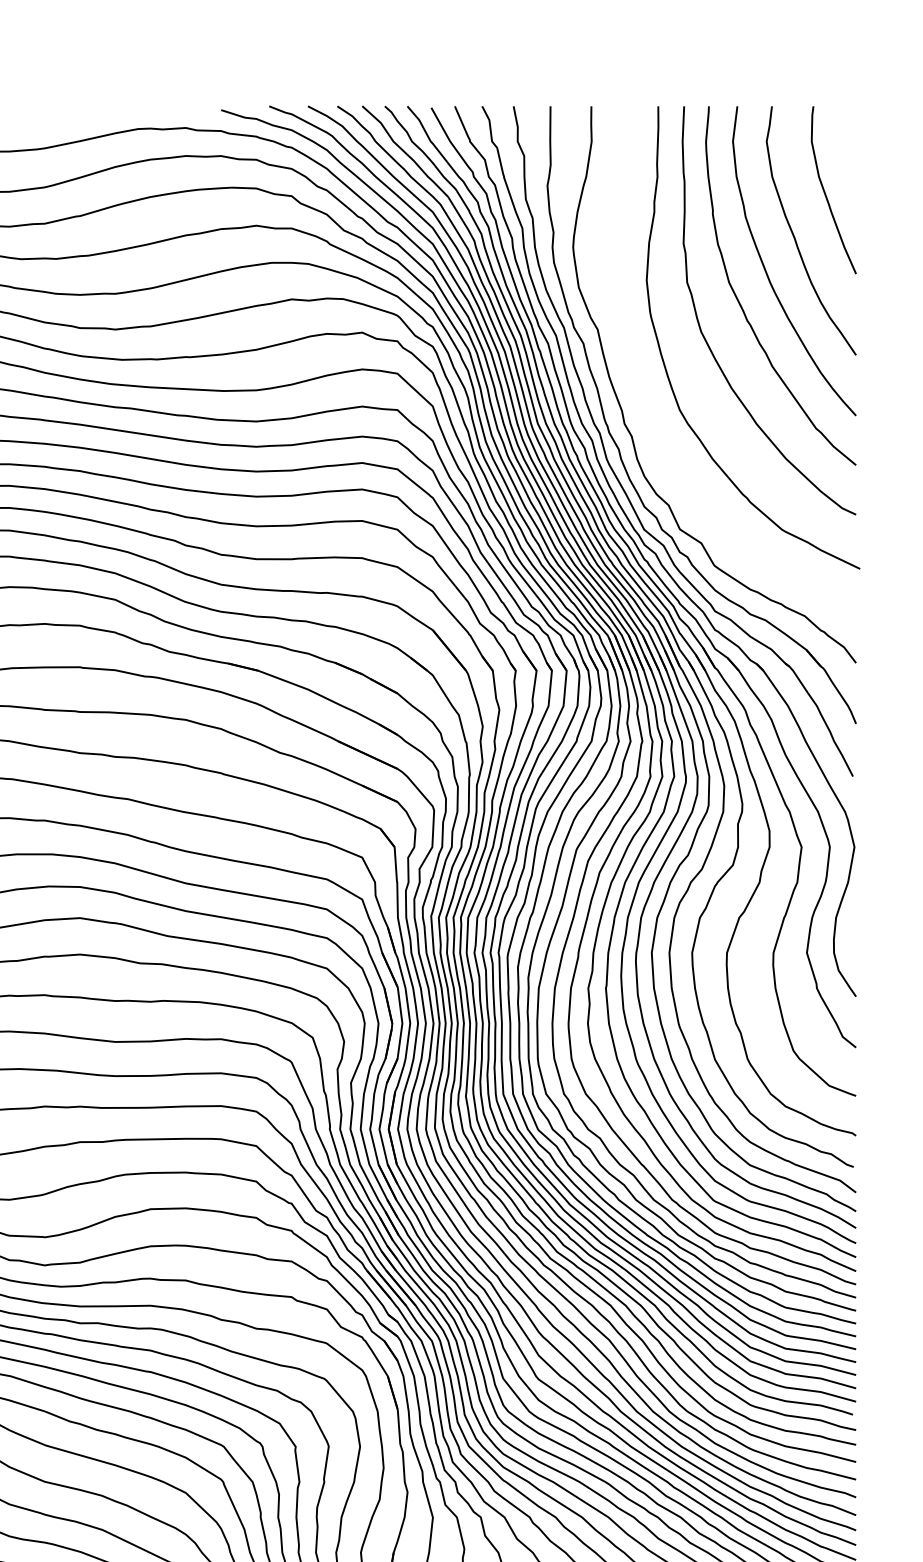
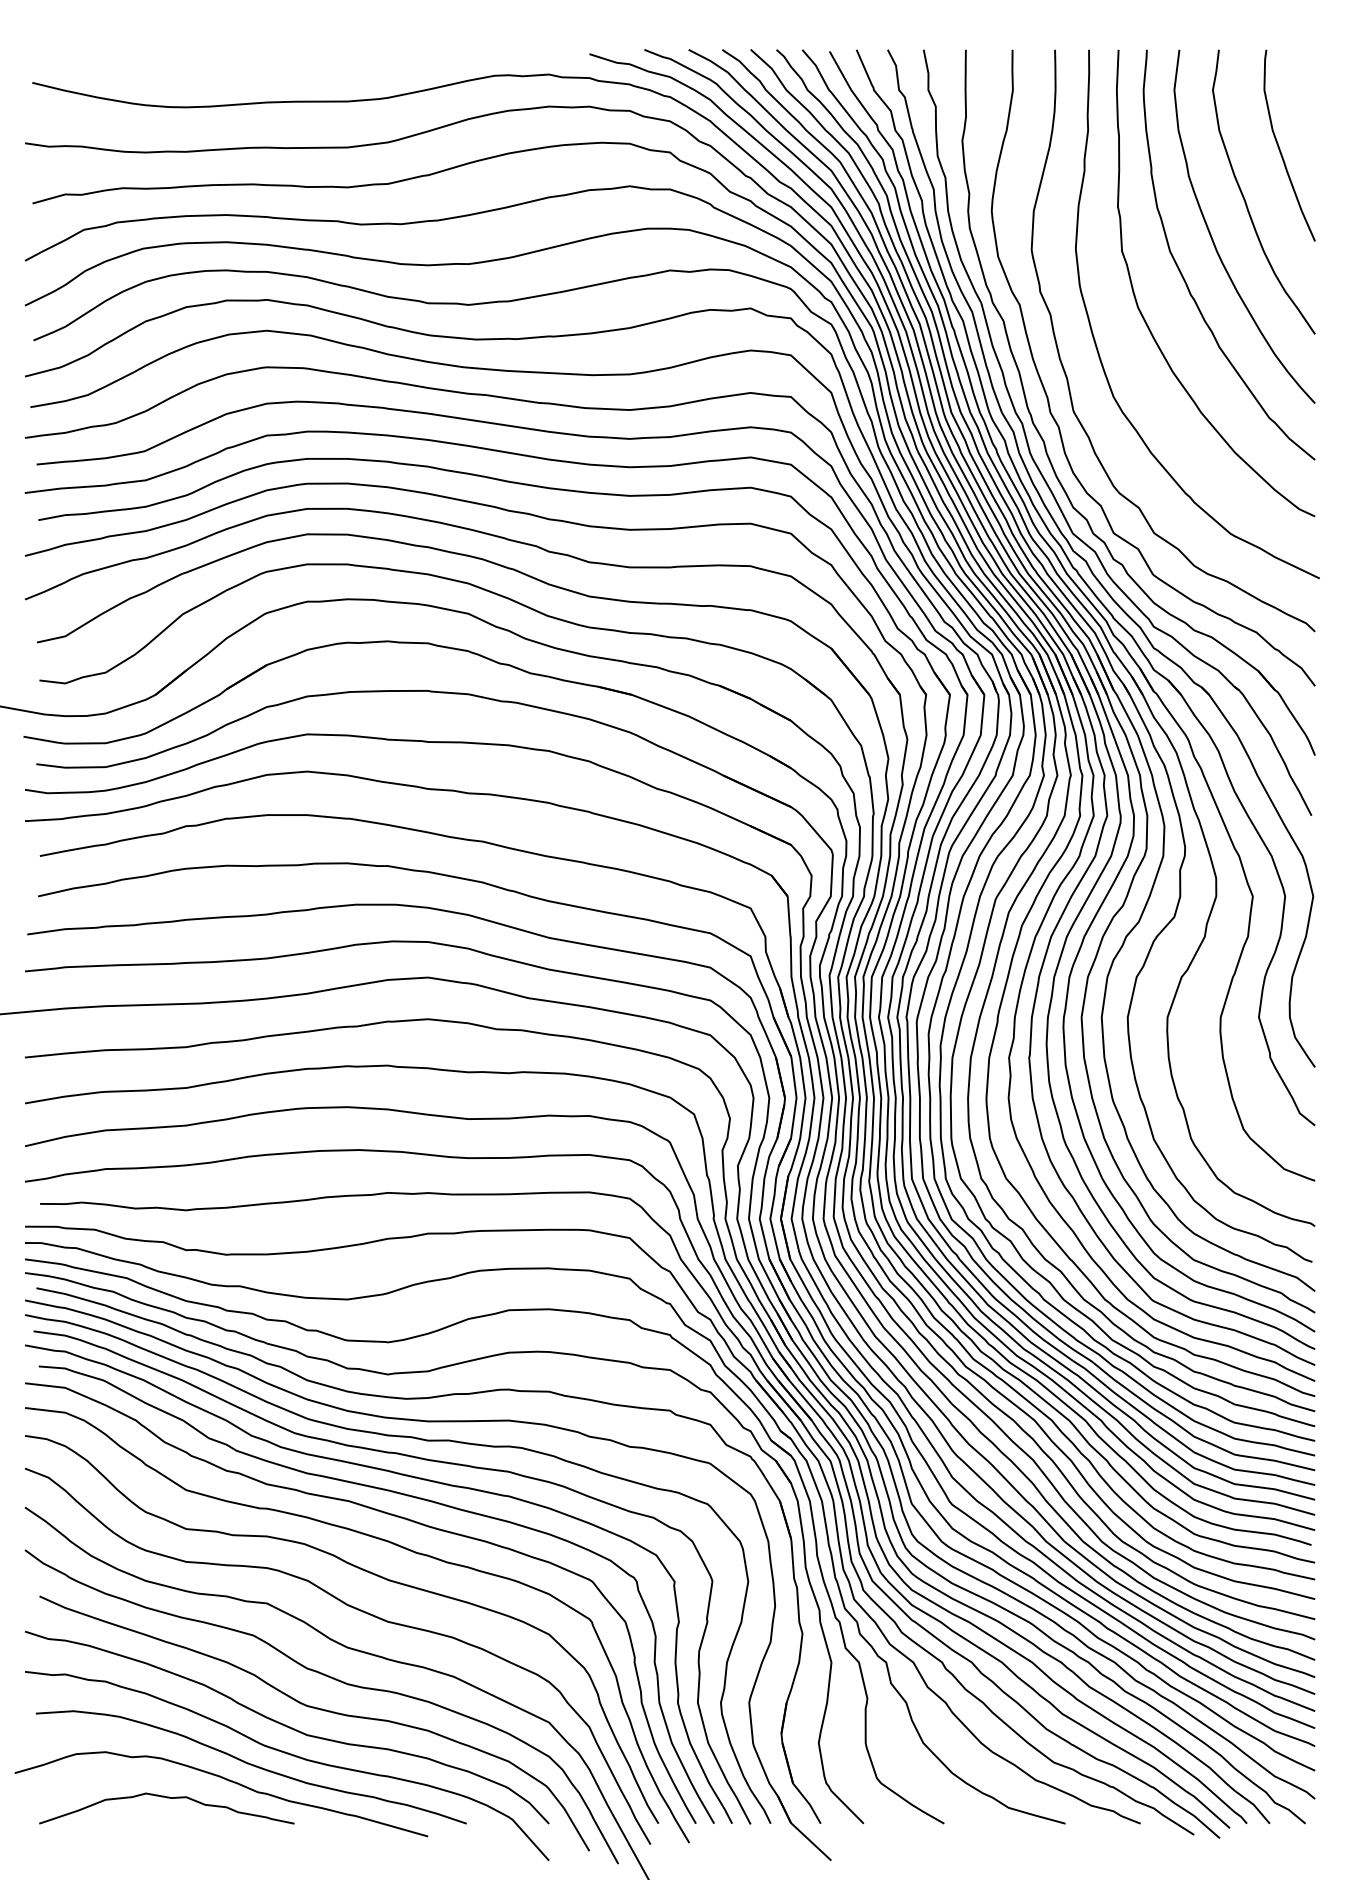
curve: (639, 392) -> (1067, 376), added

